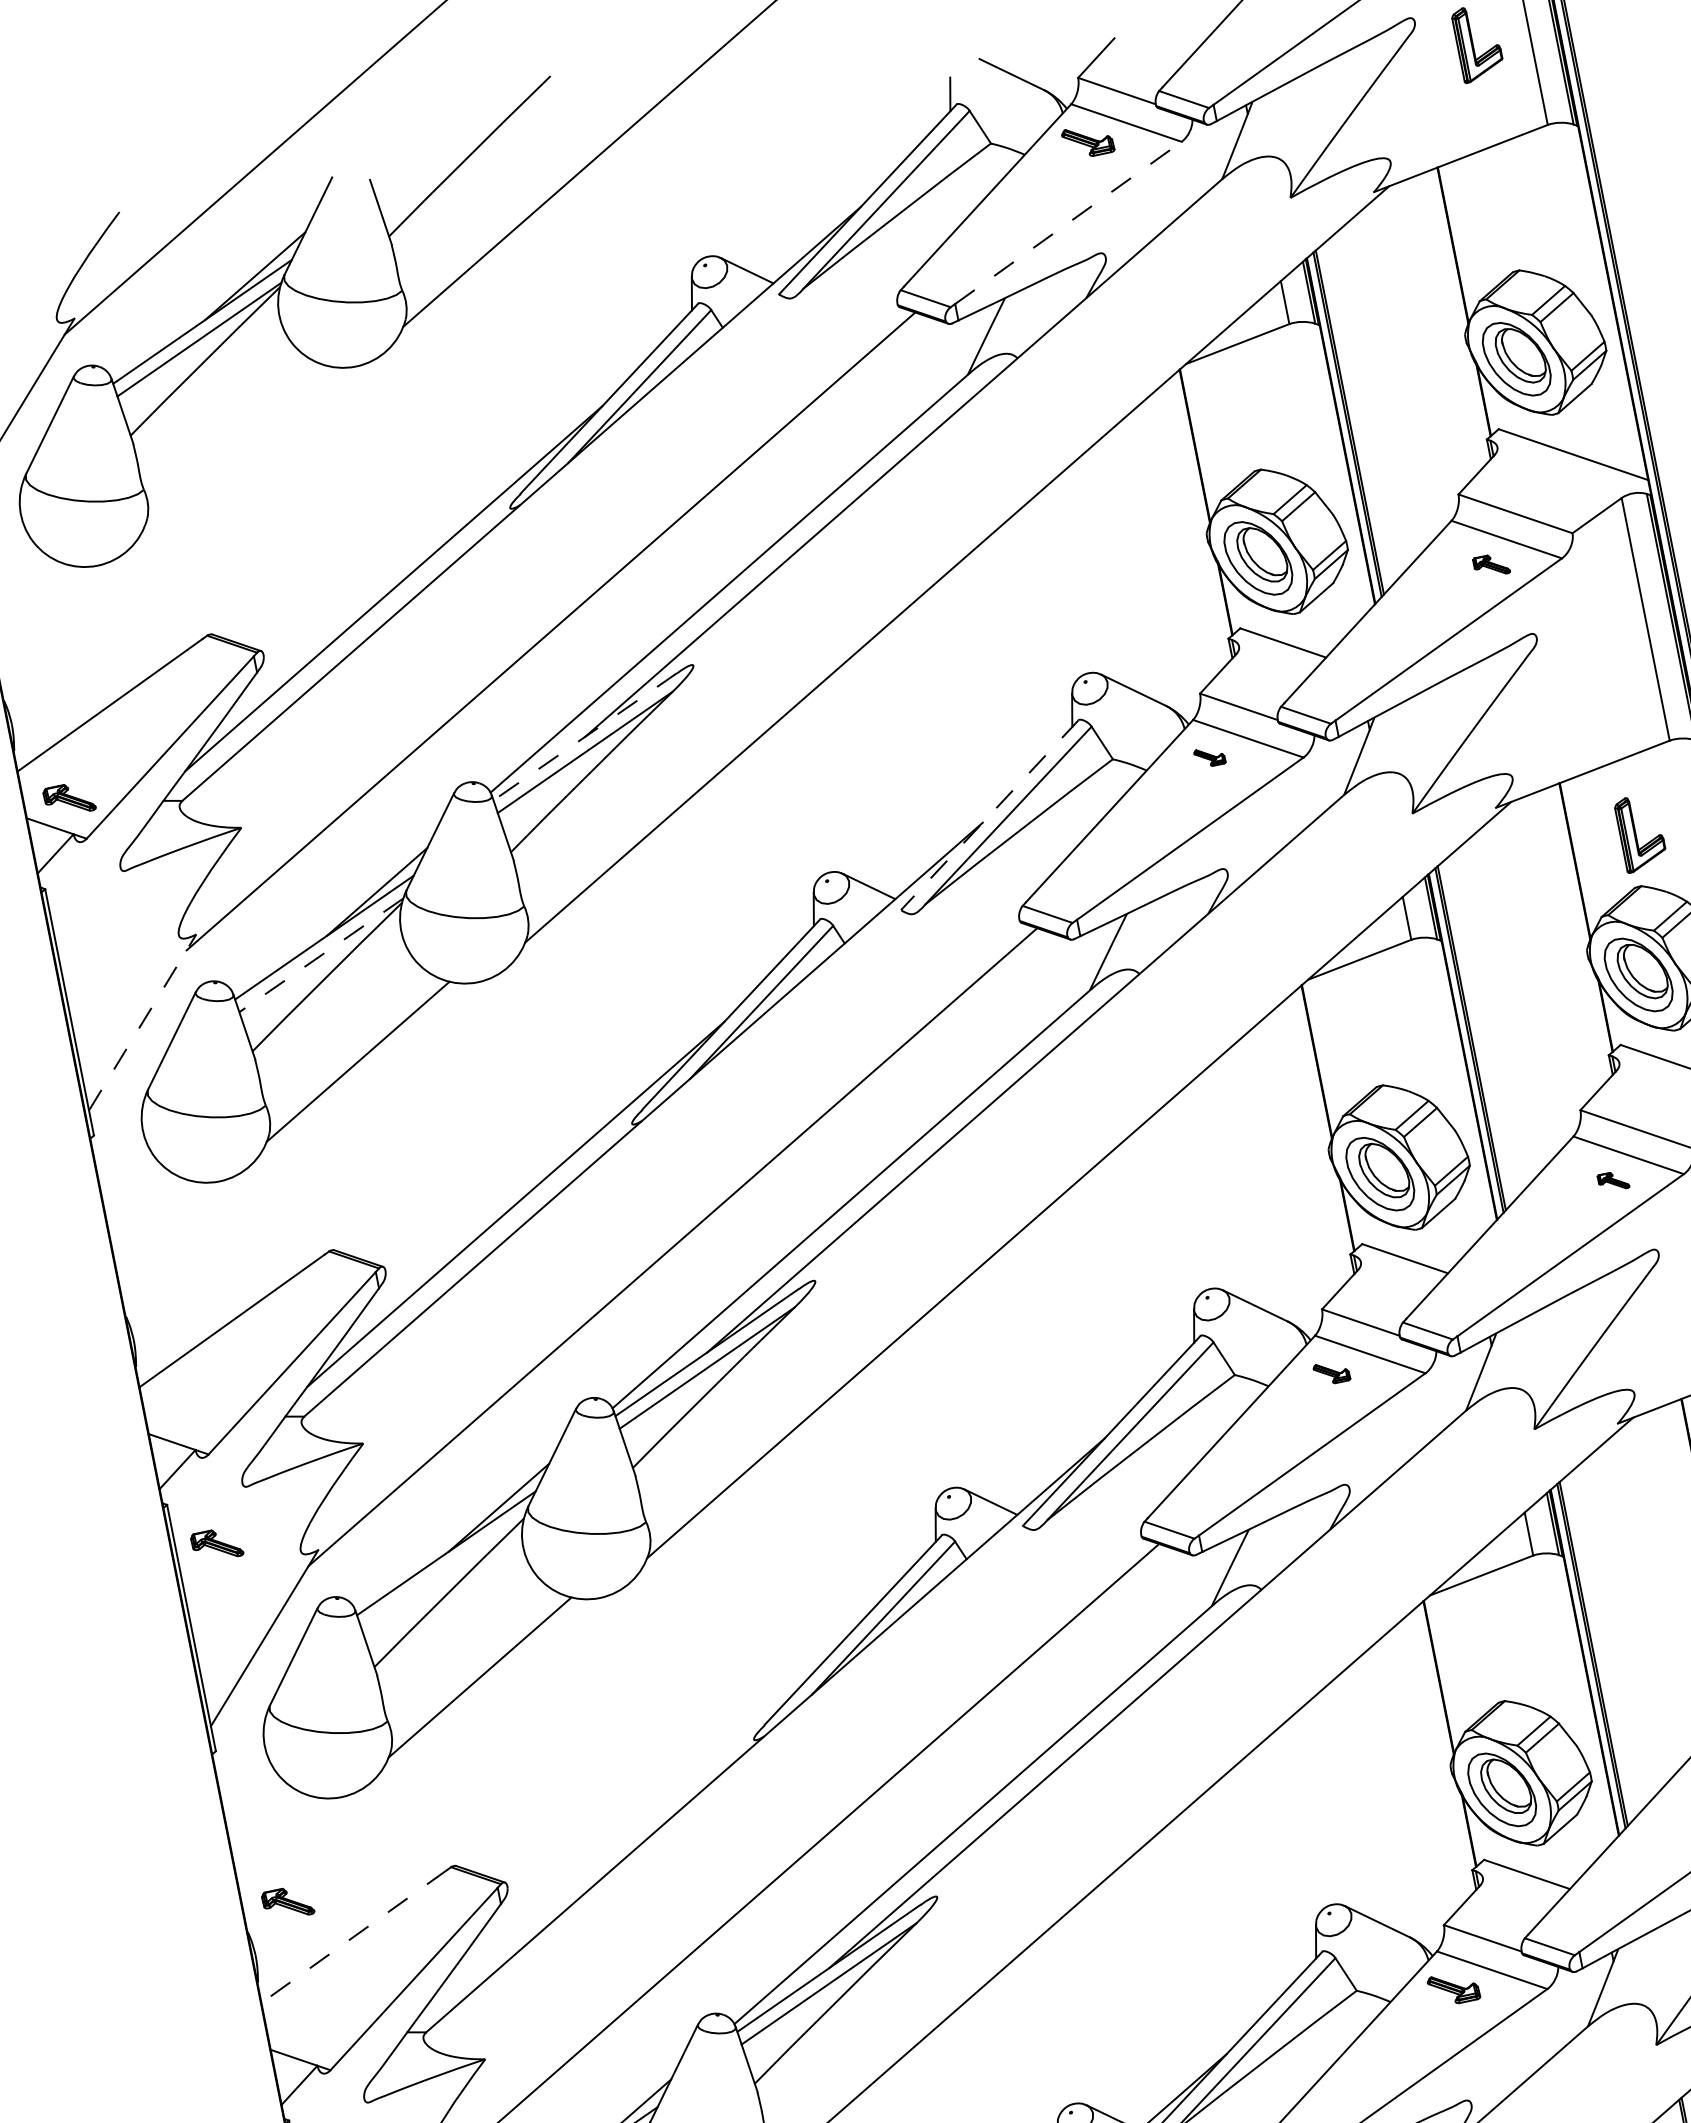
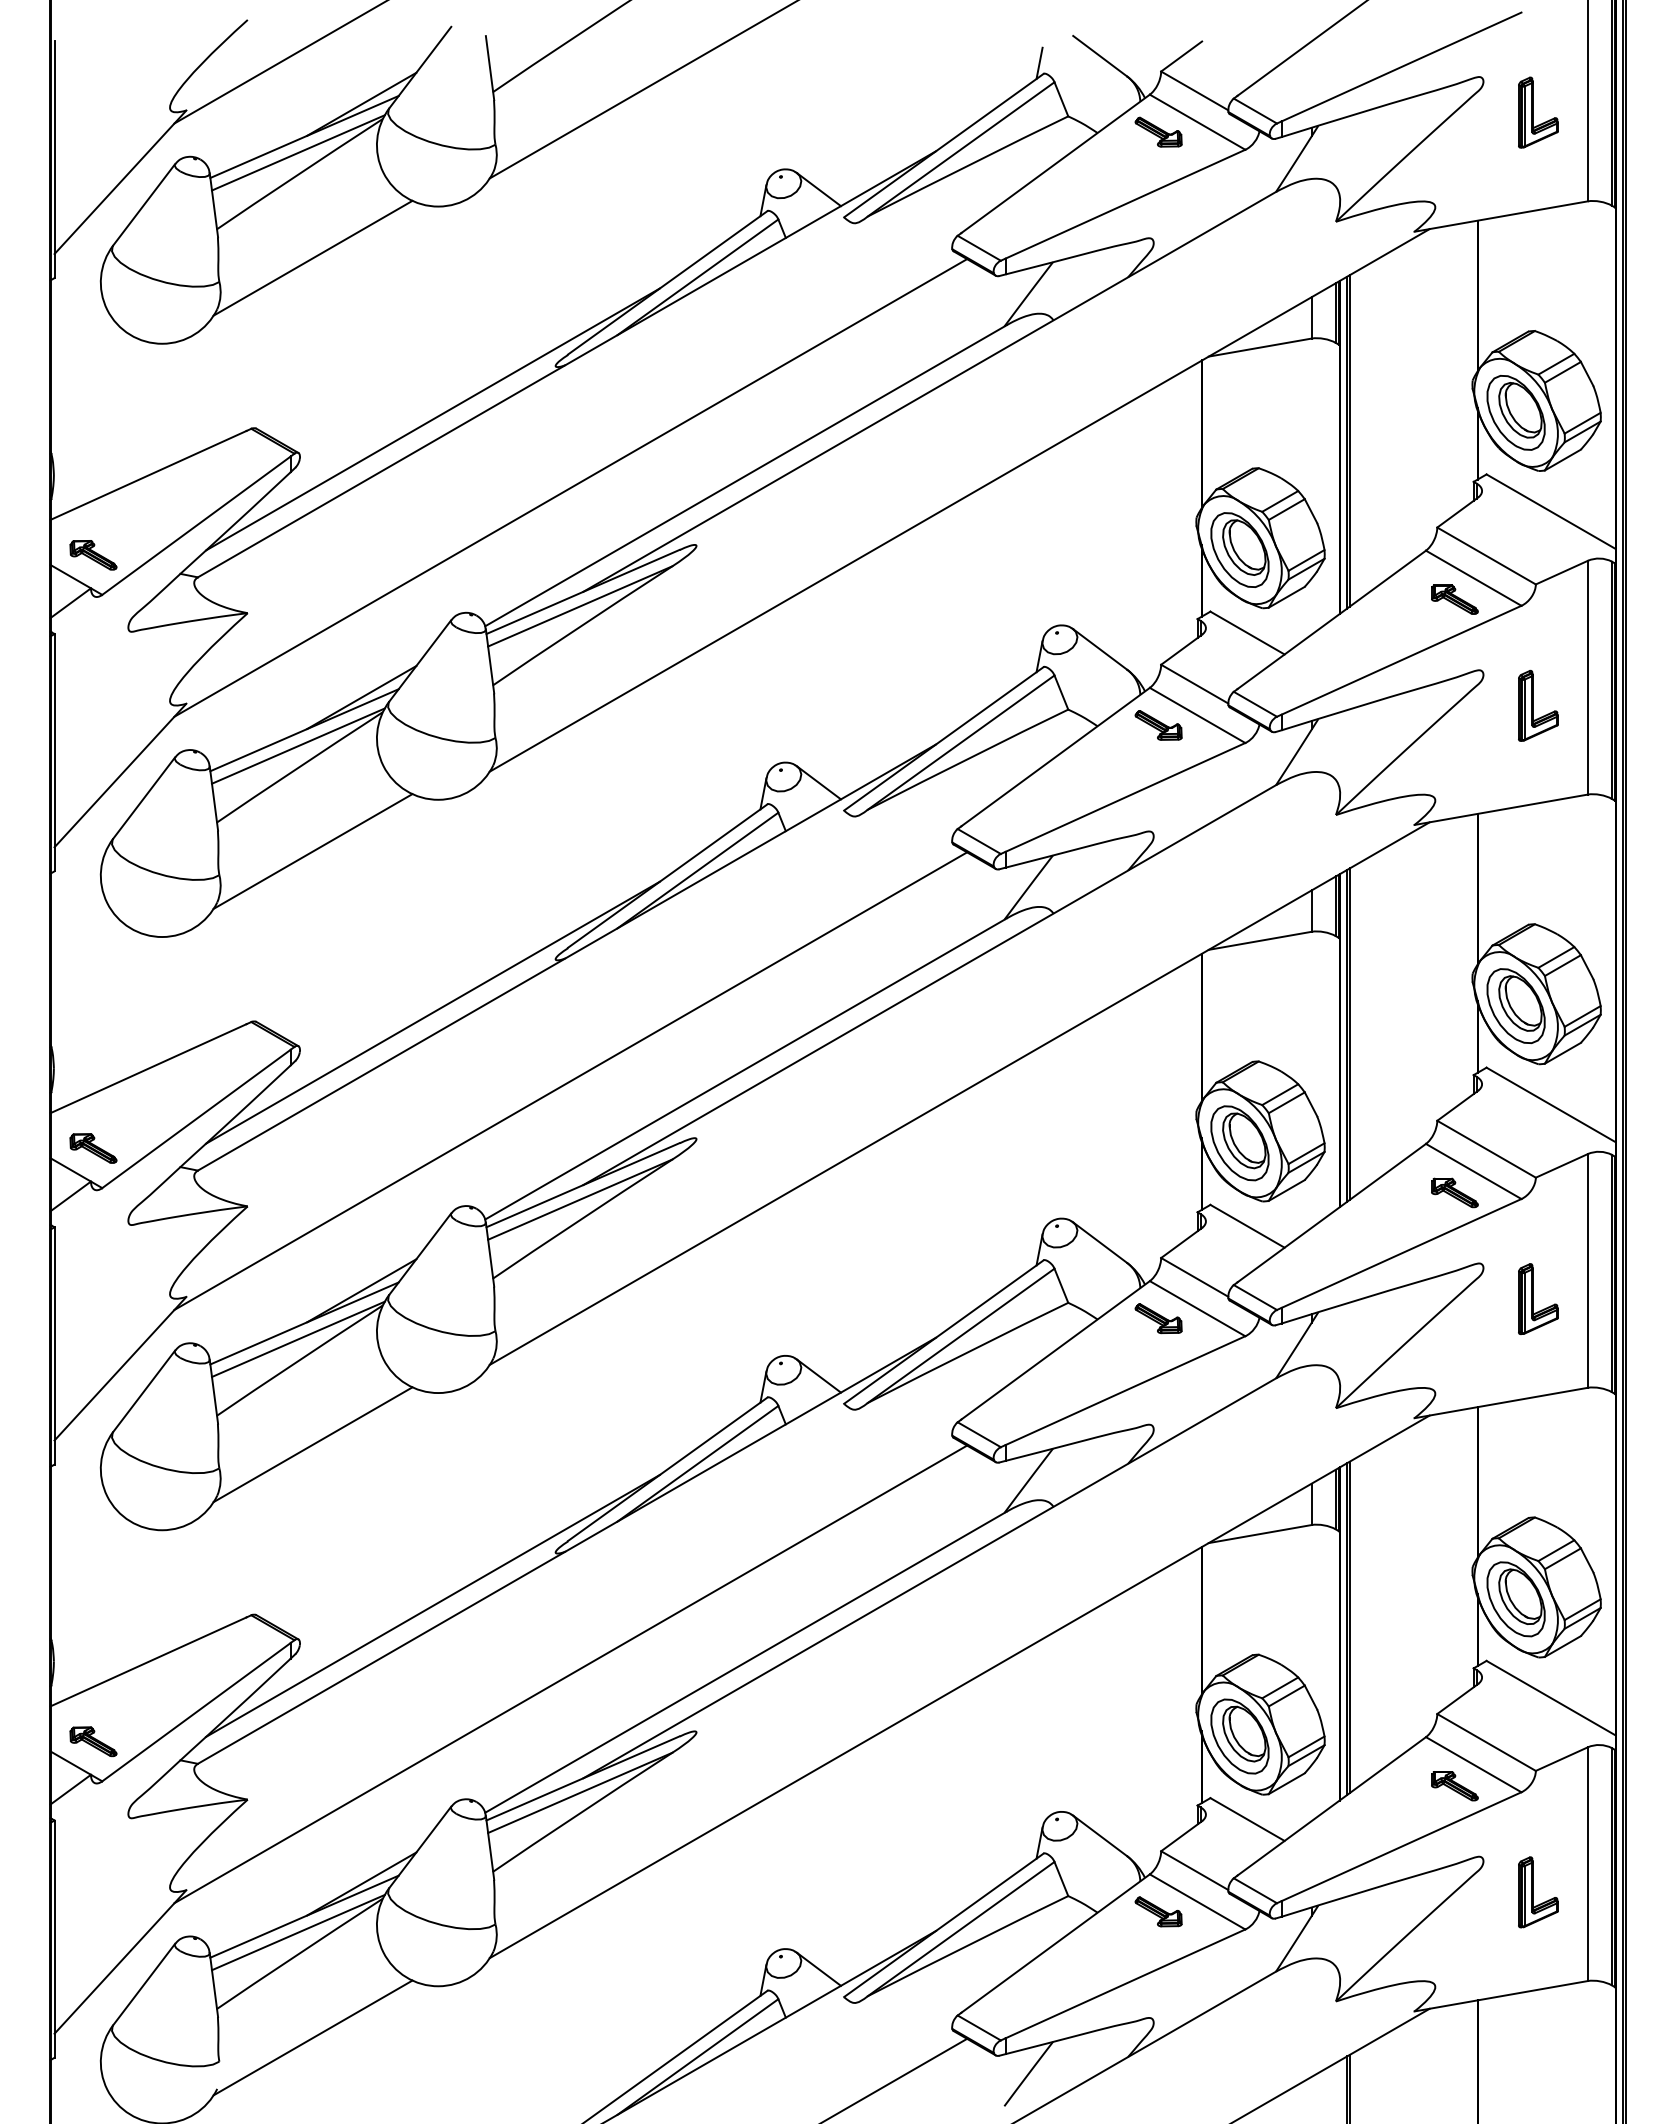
line: (1068, 223) -> (1125, 204), dashed -> solid
line: (235, 445) -> (312, 257), added
part: (1491, 565) -> (1454, 599), size x1.43
line: (584, 737) -> (582, 592), dashed -> solid
part: (1209, 757) -> (1158, 725), size x1.67
line: (989, 814) -> (943, 738), dashed -> solid
part: (1641, 832) -> (1538, 705), moved
line: (320, 955) -> (297, 746), dashed -> solid
line: (142, 1022) -> (120, 775), dashed -> solid
part: (1613, 1181) -> (1454, 1192), size x1.67
part: (1331, 1372) -> (1158, 1318), size x1.43
part: (217, 1544) -> (93, 1148), moved
line: (443, 1570) -> (298, 1338), added
line: (637, 1819) -> (432, 1605), added
part: (287, 1902) -> (93, 1741), moved
line: (353, 1936) -> (148, 1661), dashed -> solid

